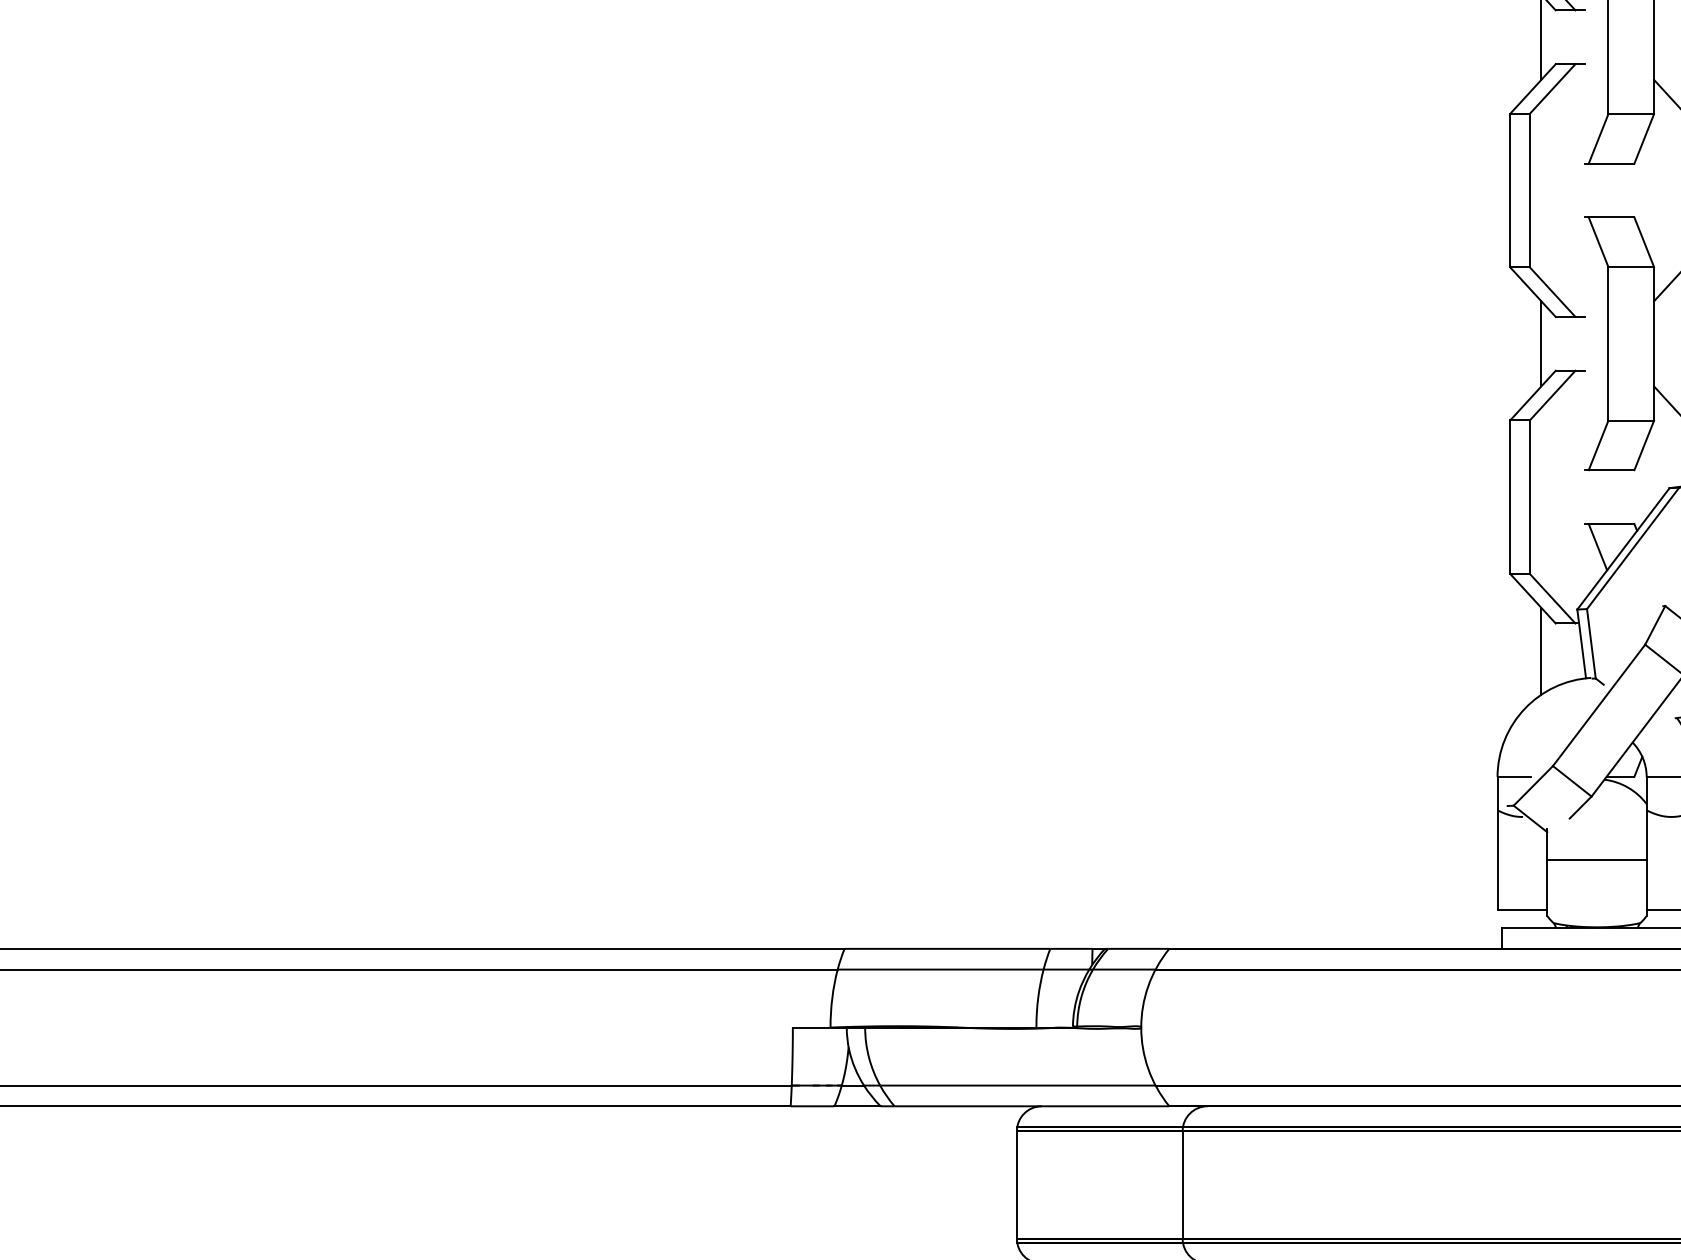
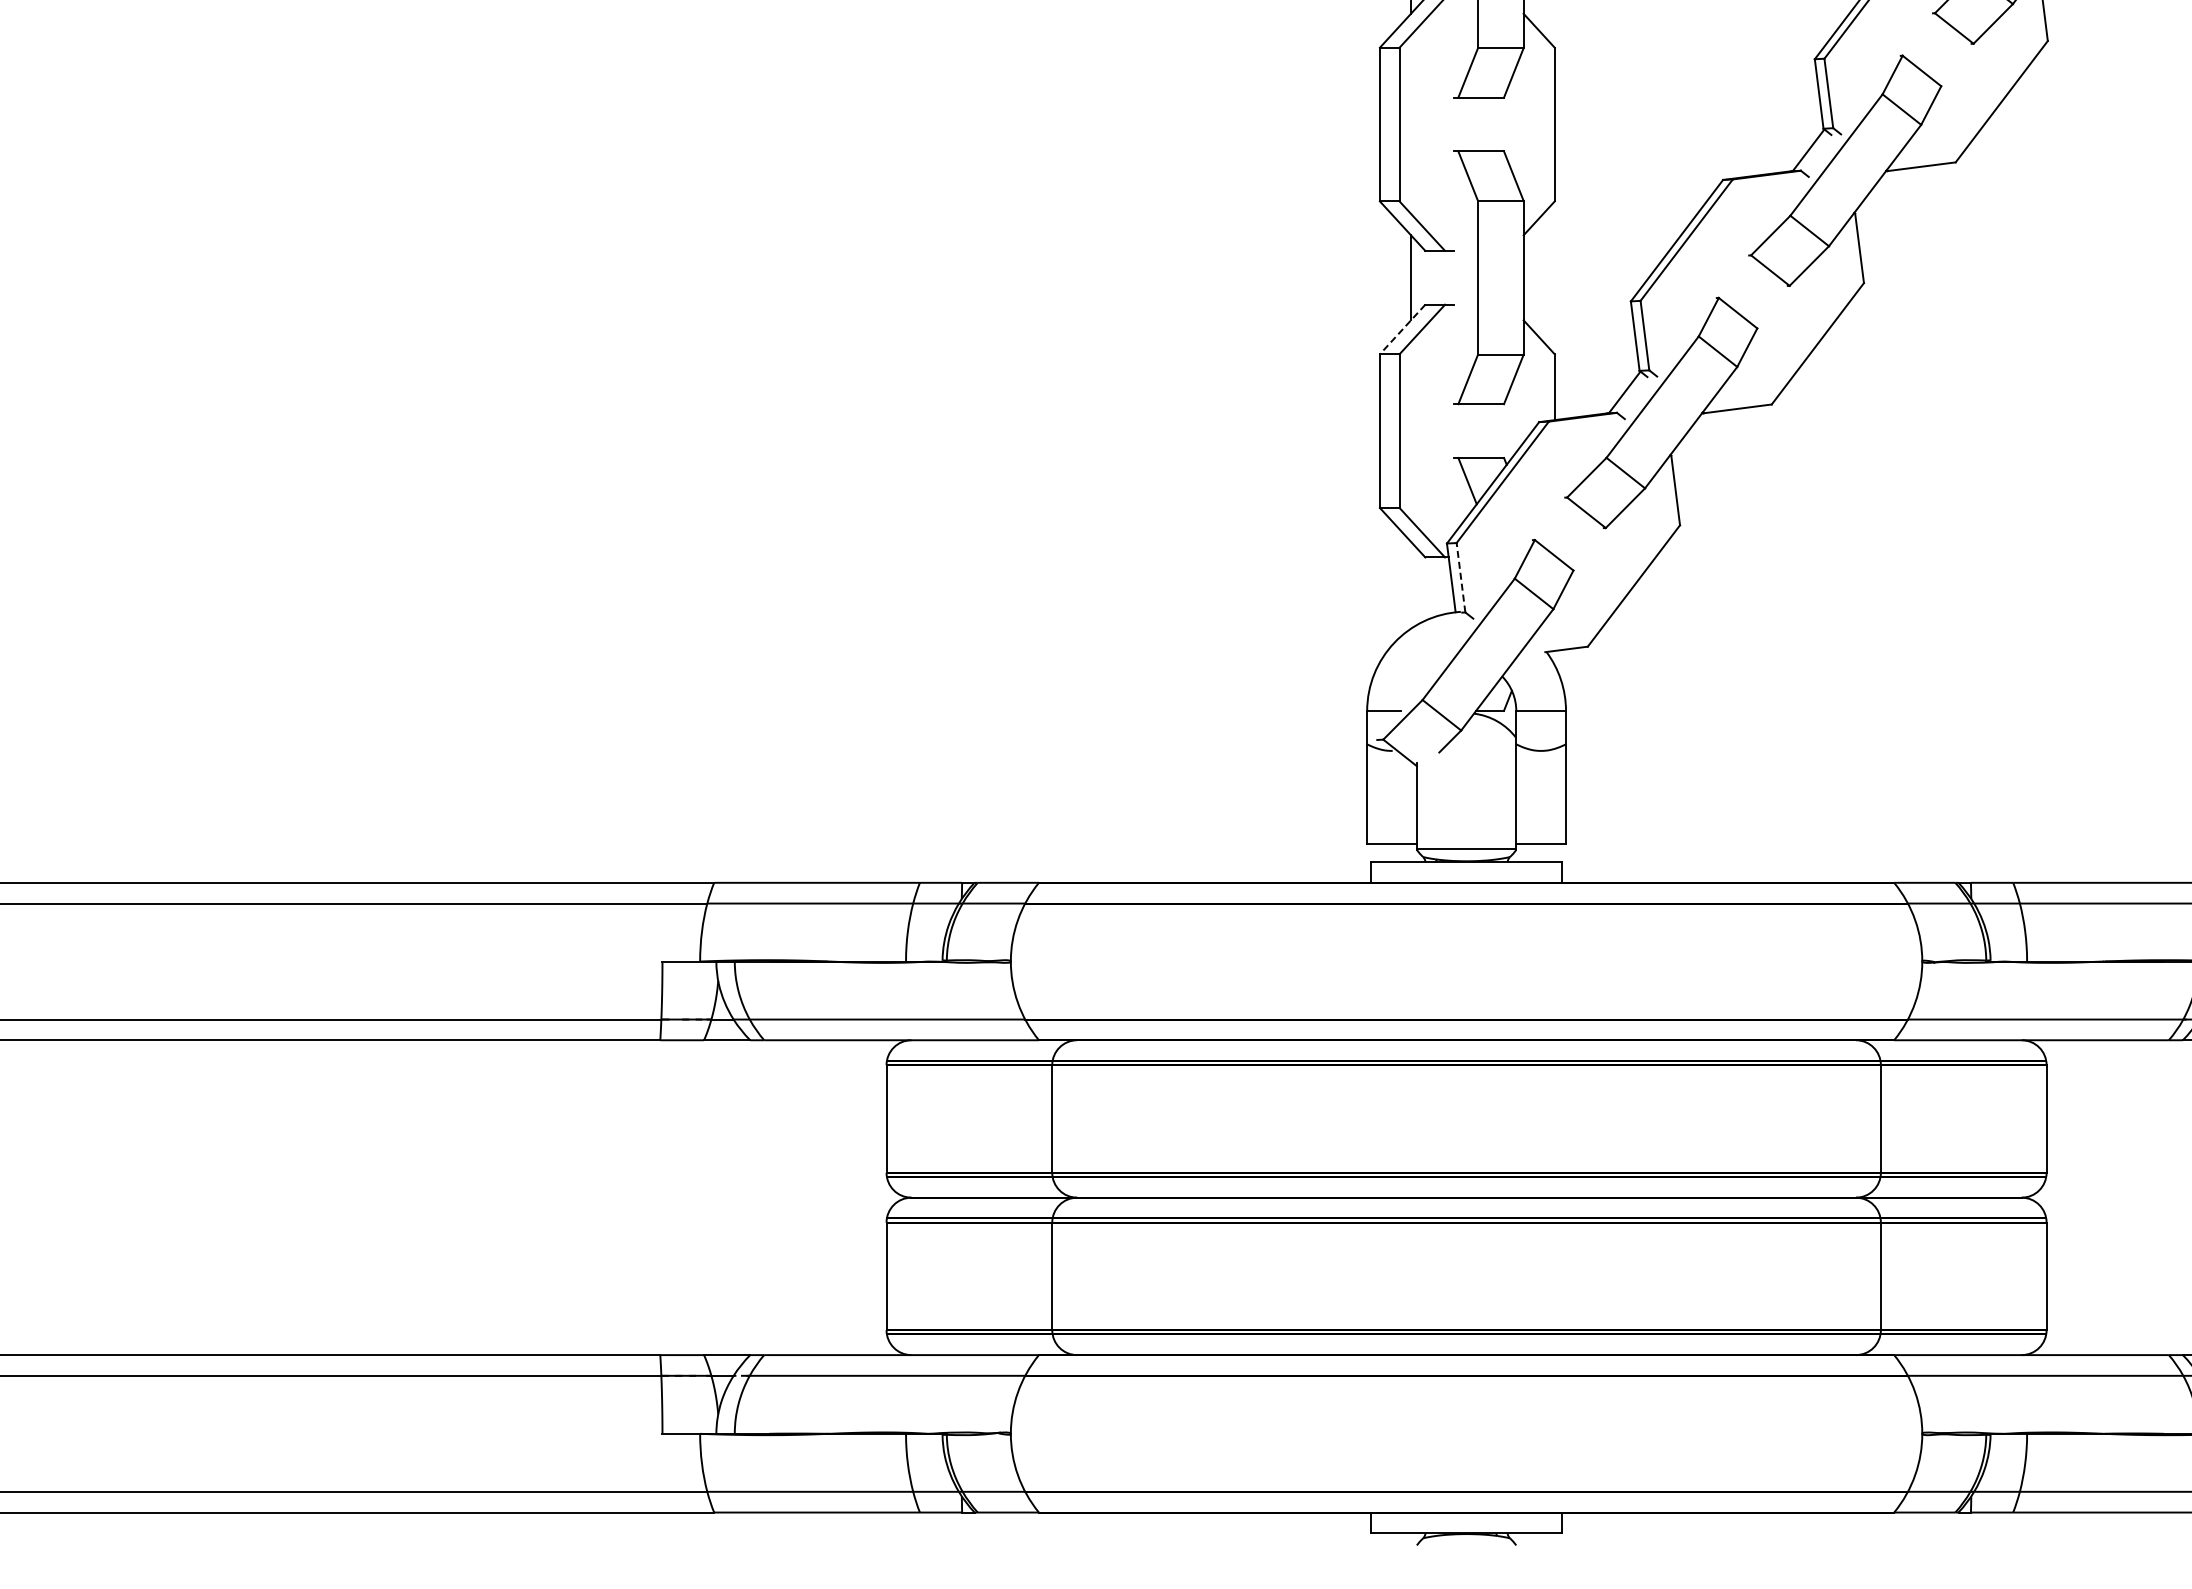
line: (1532, 395) -> (1402, 329), solid -> dashed
line: (1591, 643) -> (1461, 577), solid -> dashed
line: (1541, 650) -> (1411, 584), removed
line: (1596, 860) -> (1466, 849), moved

